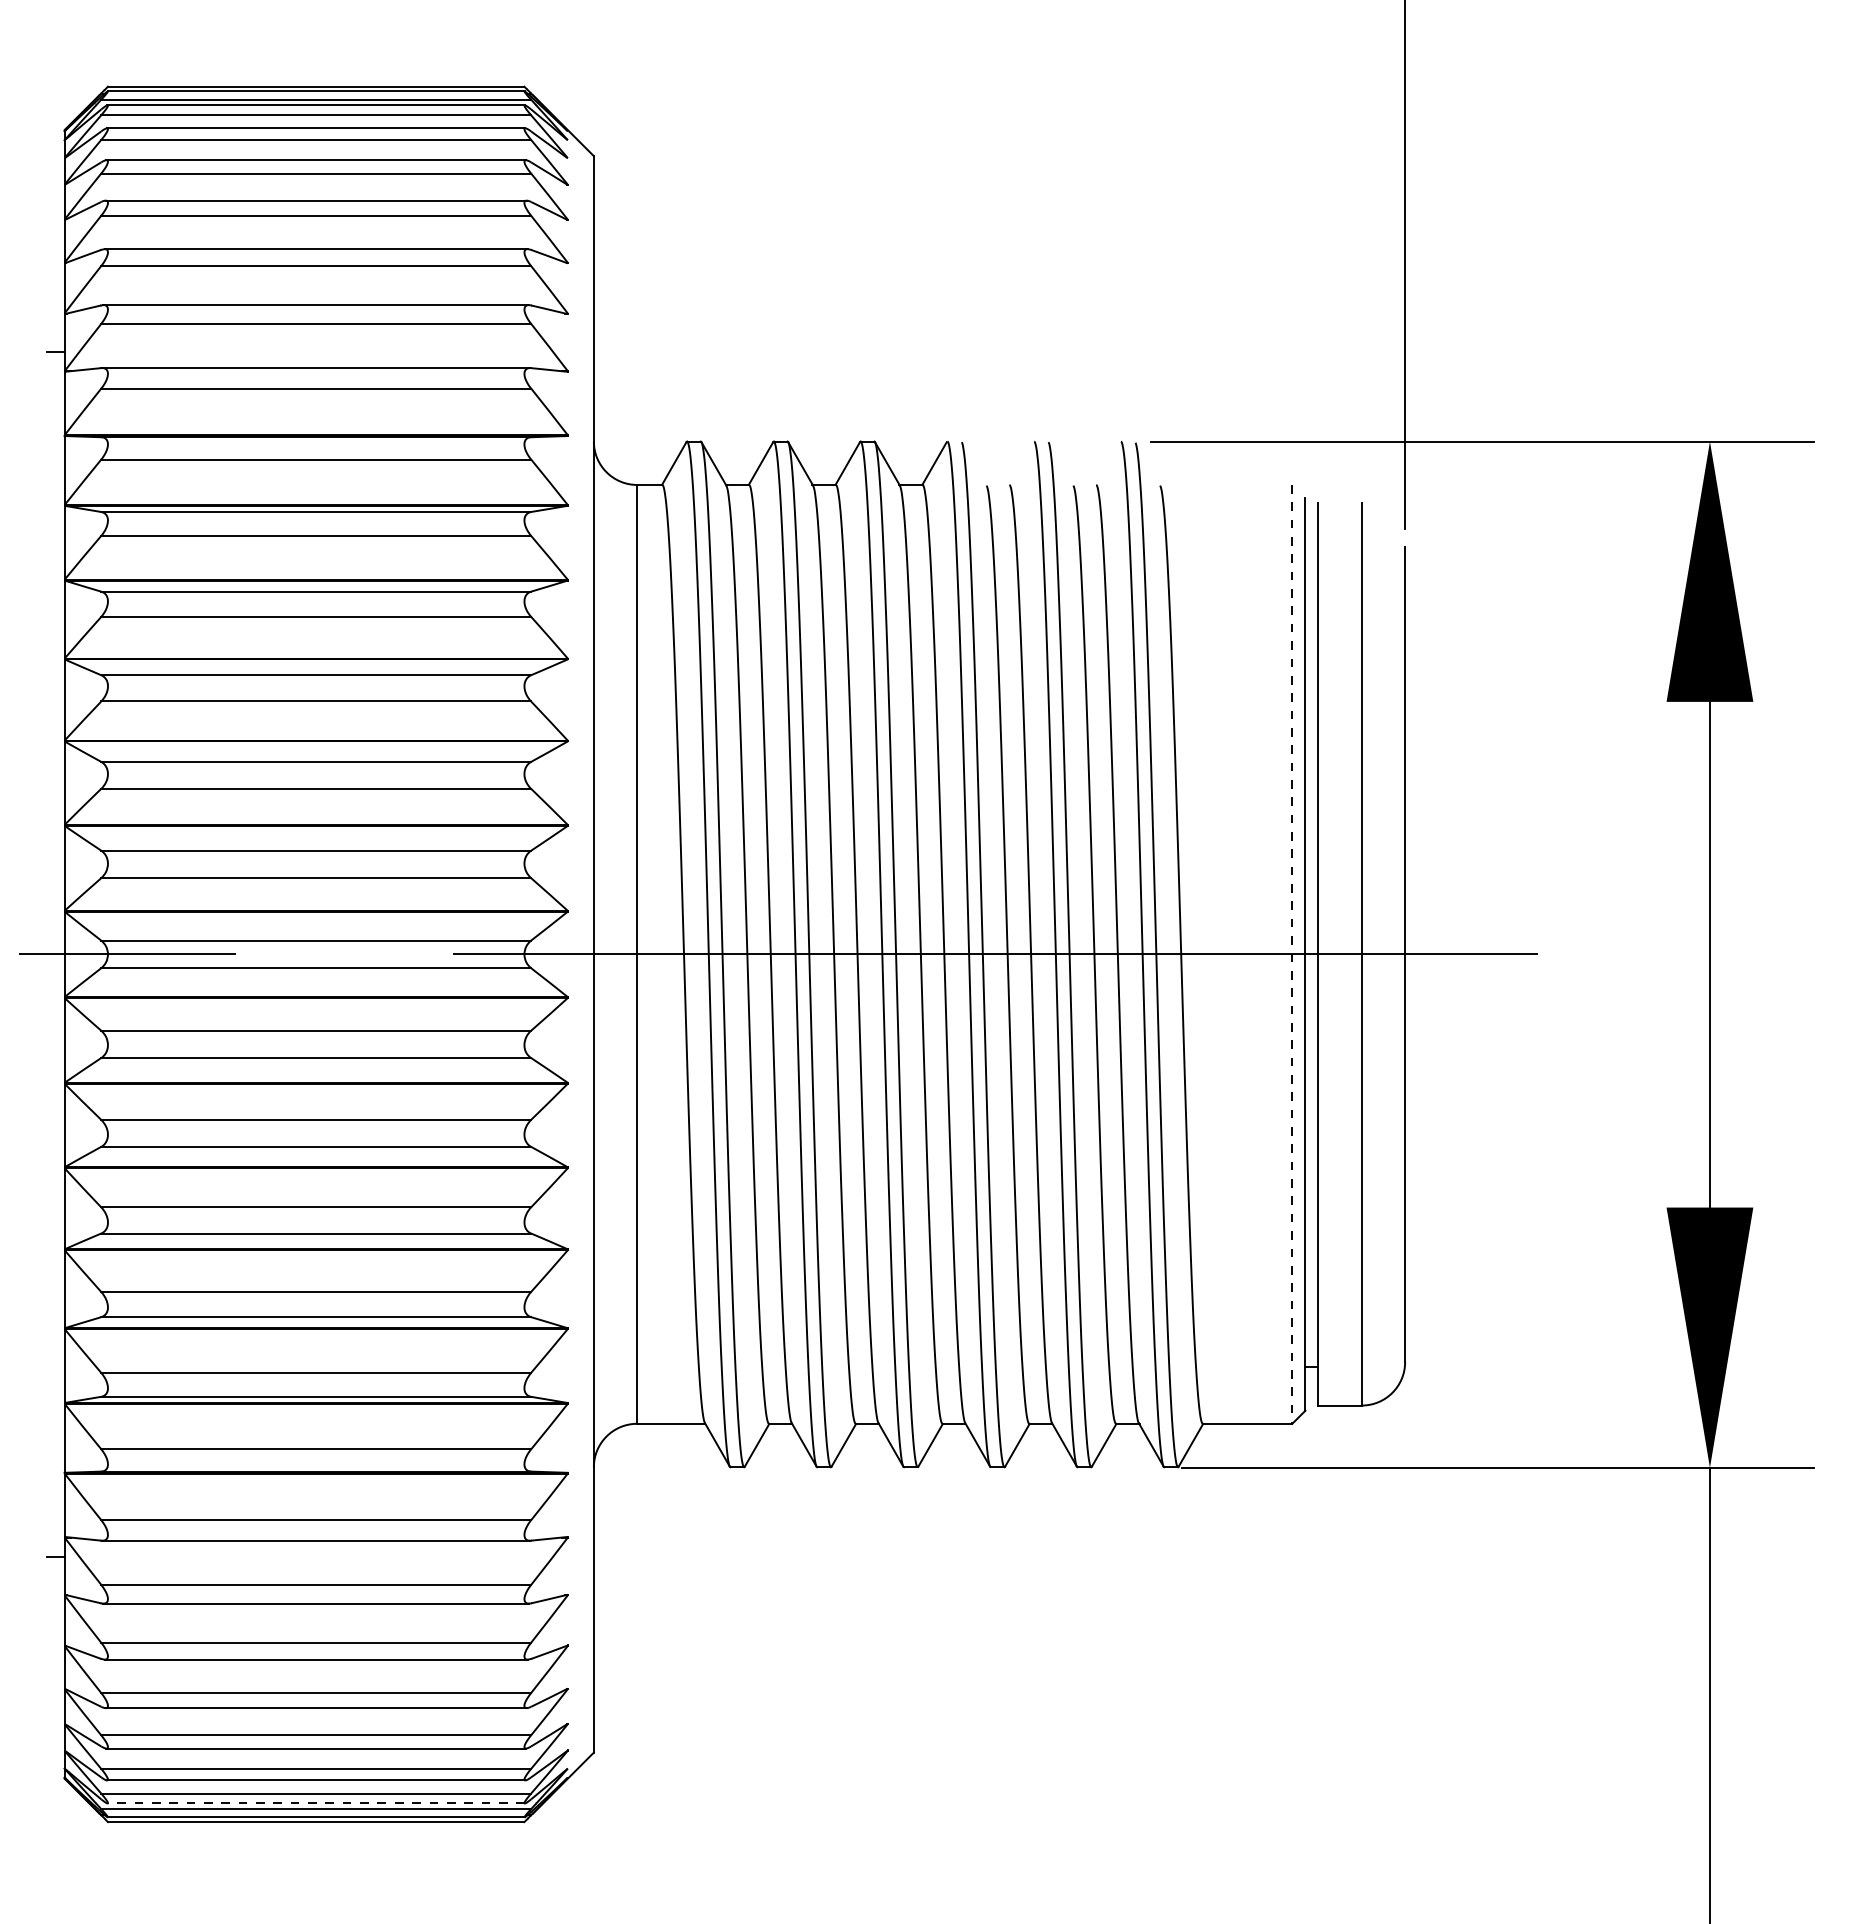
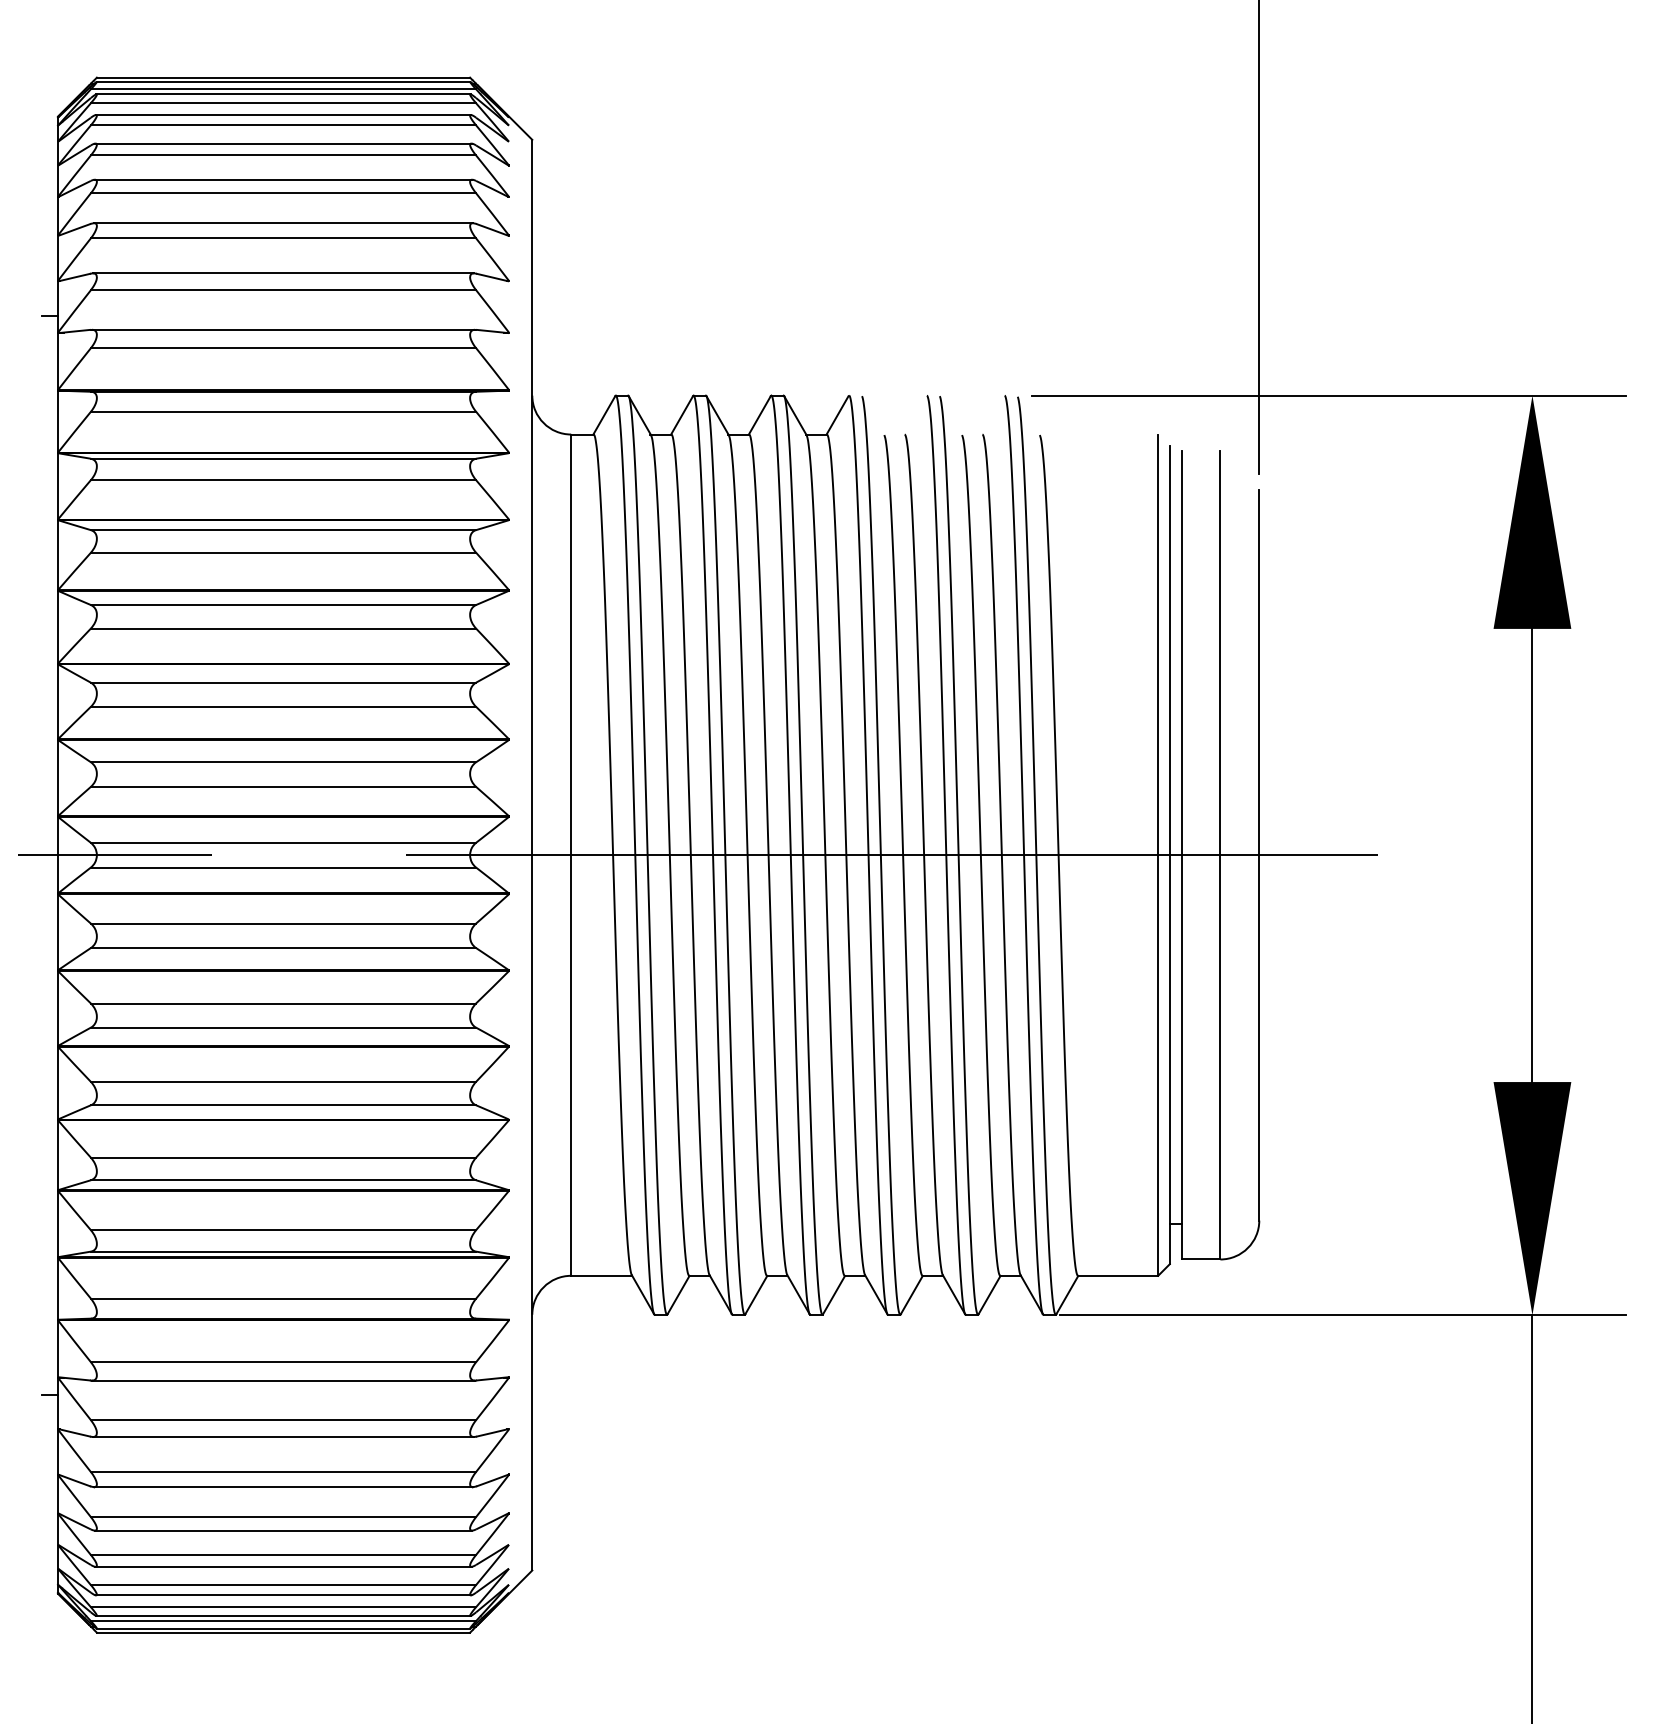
line: (1292, 954) -> (1158, 855), dashed -> solid
line: (316, 1803) -> (283, 1616), dashed -> solid

